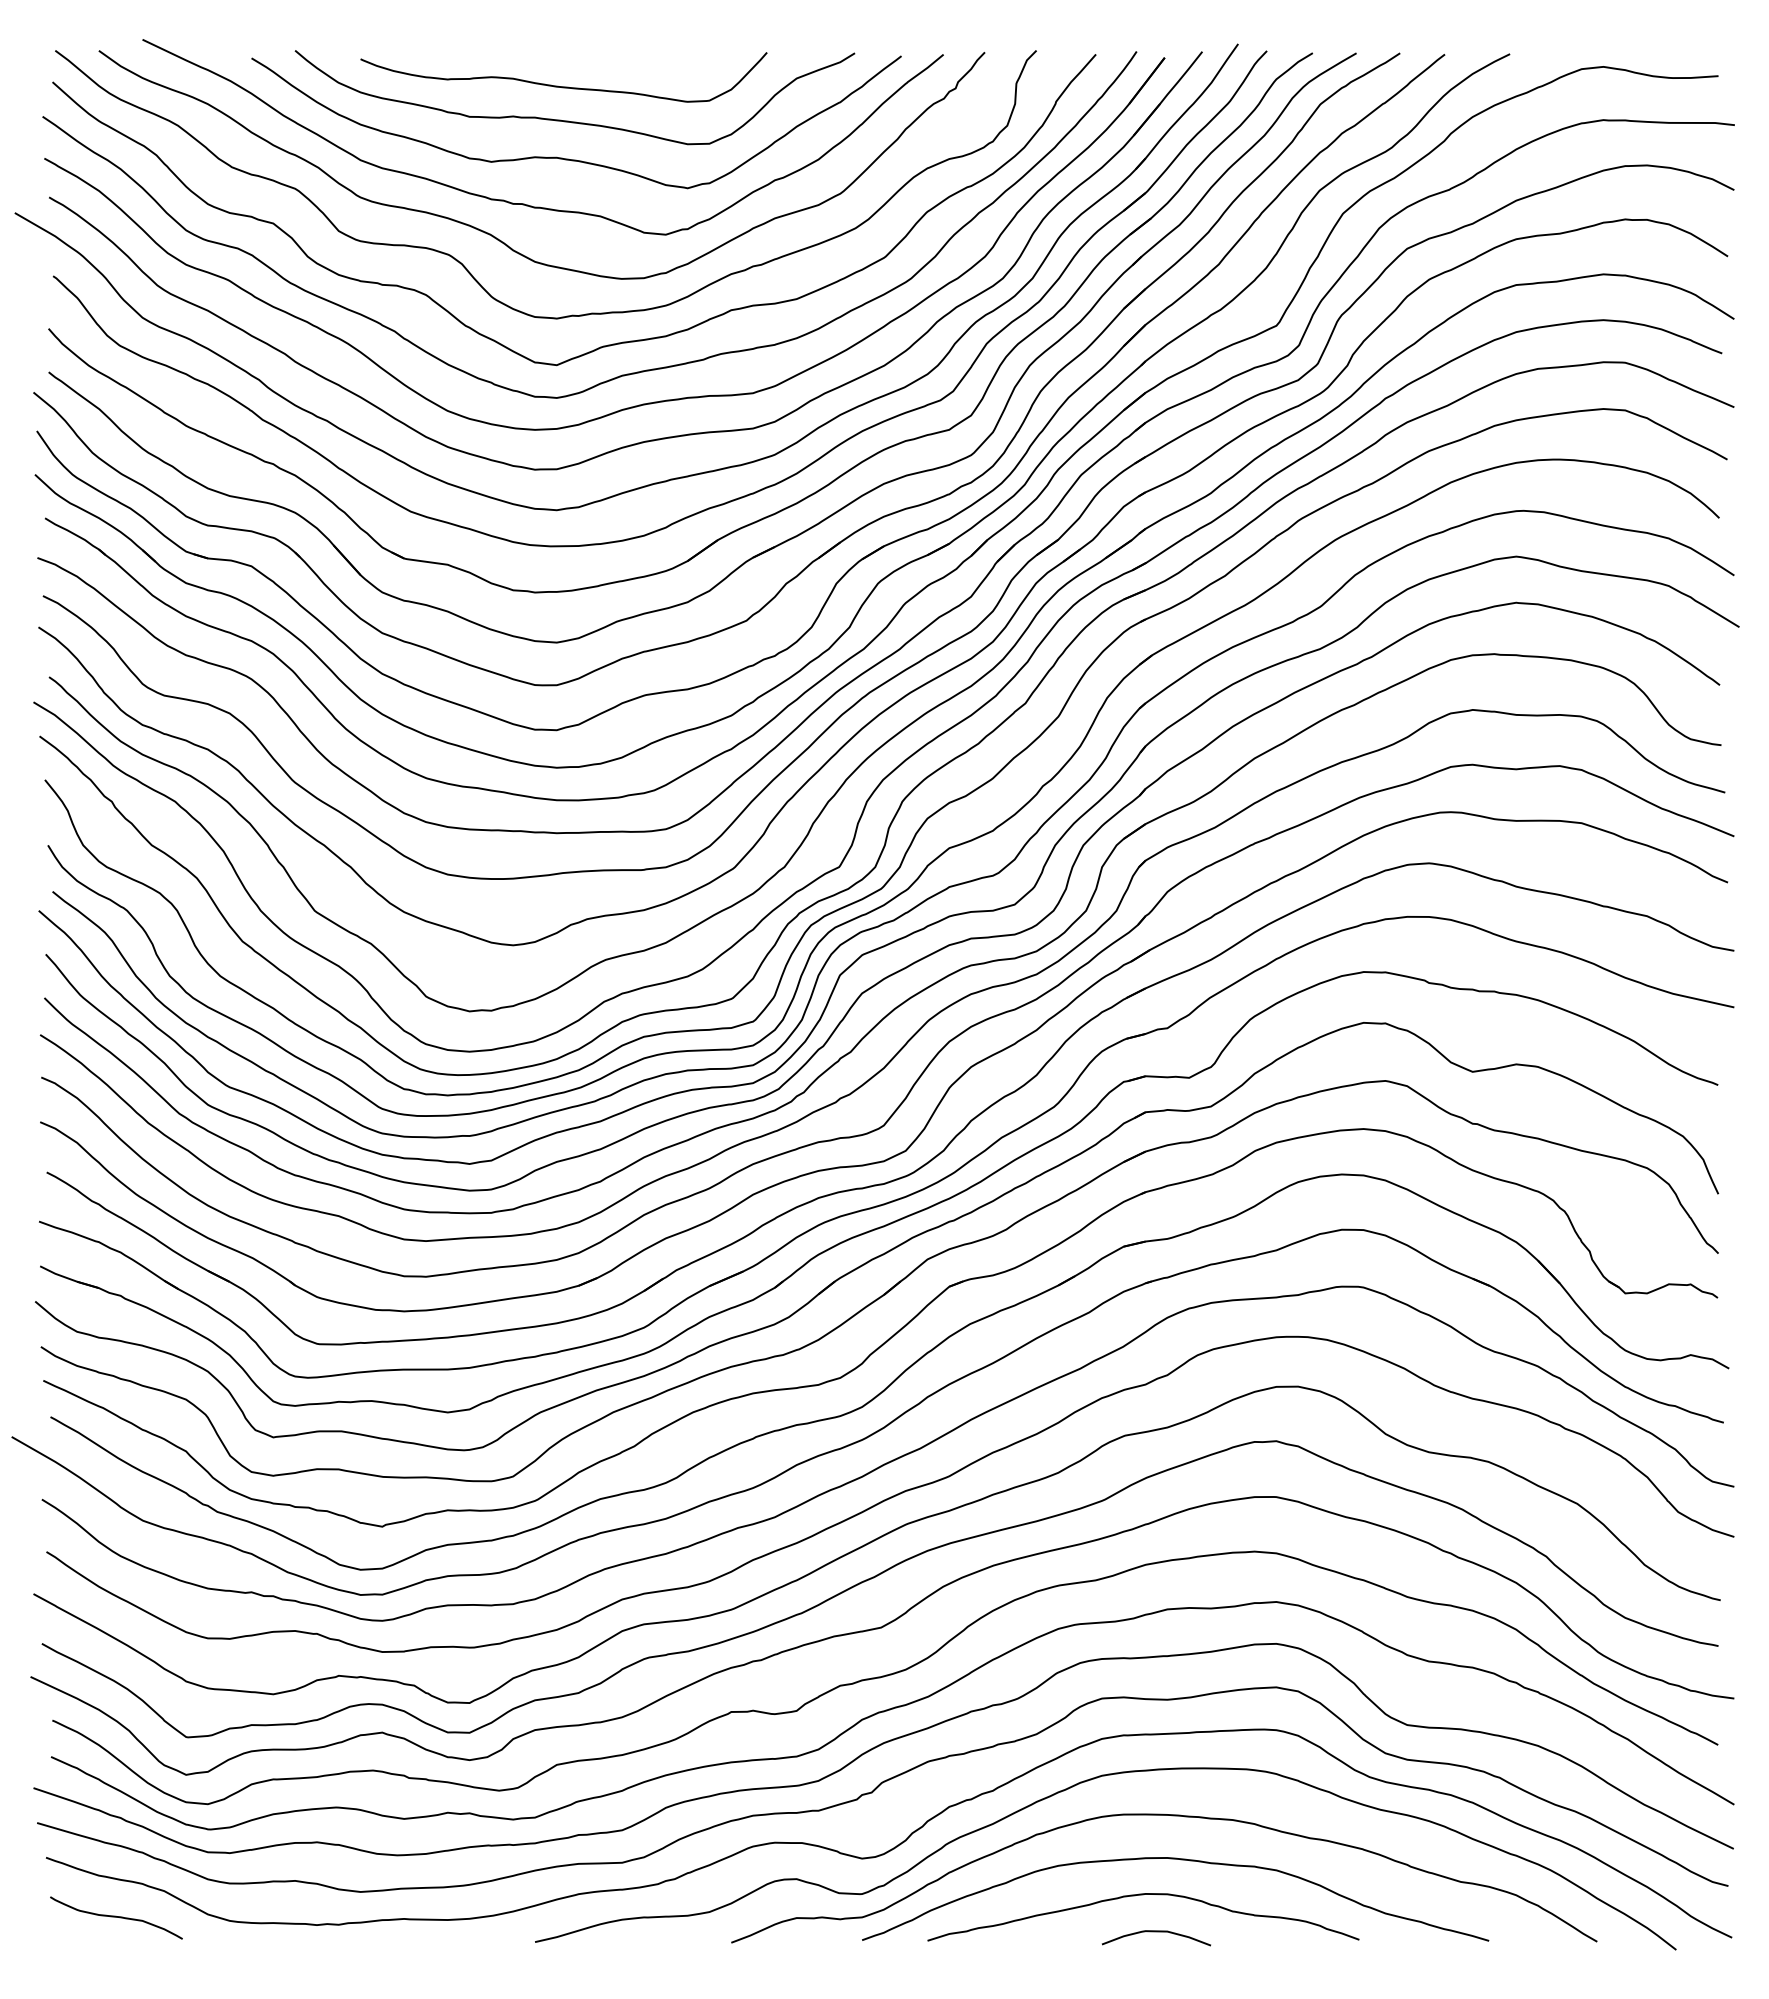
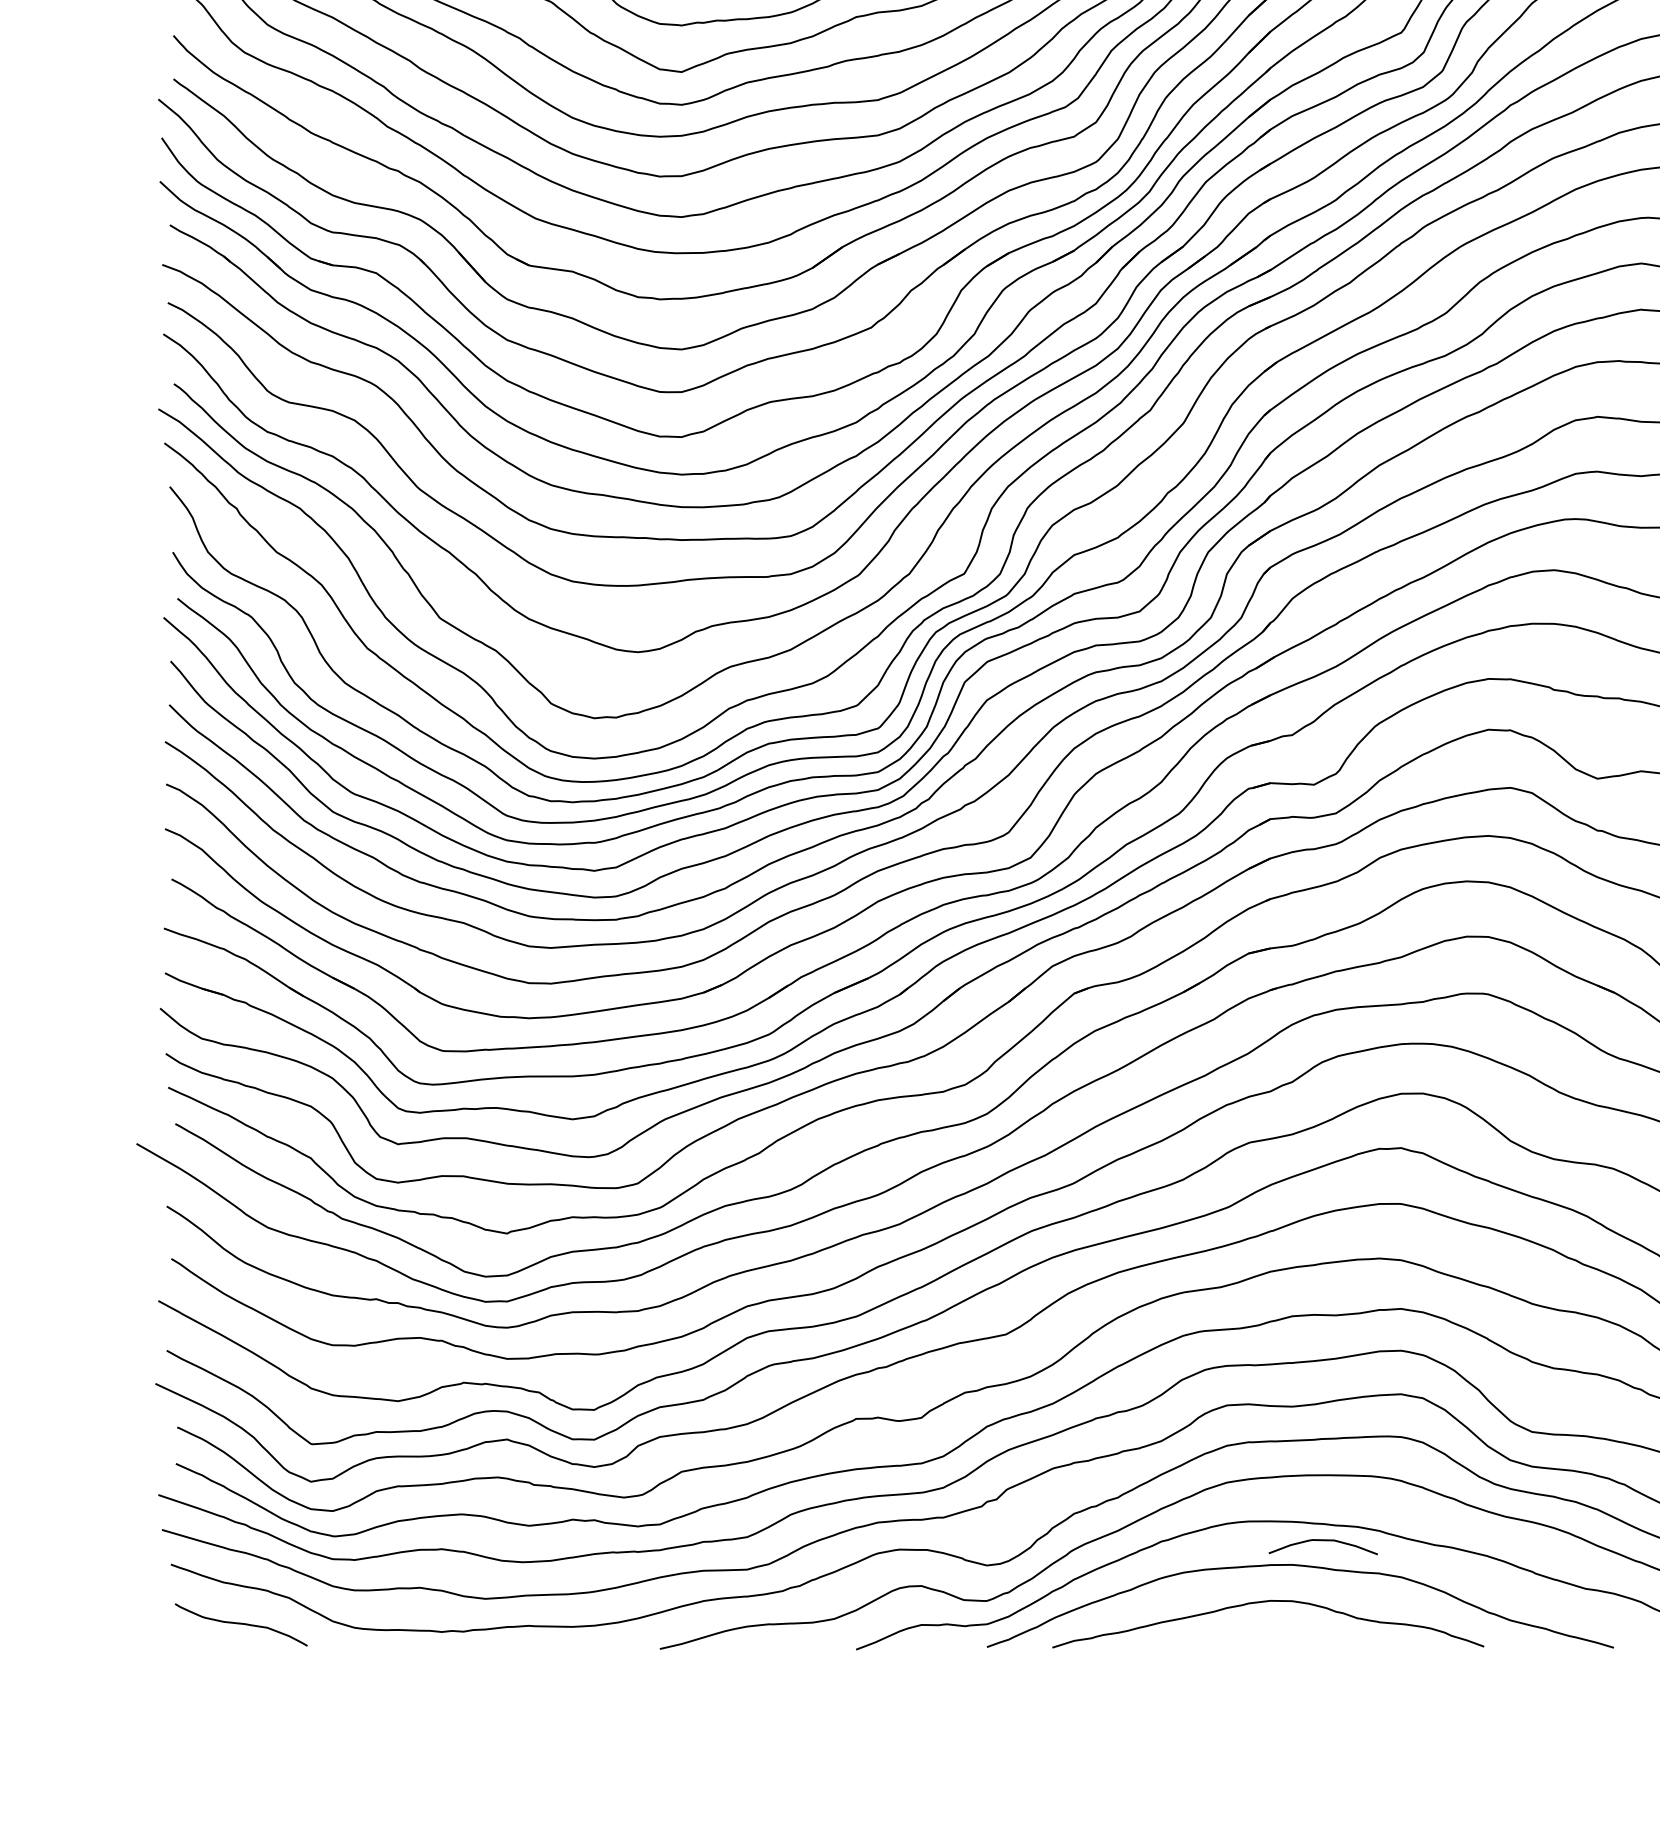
curve: (1155, 1932) -> (1322, 1541), moved

